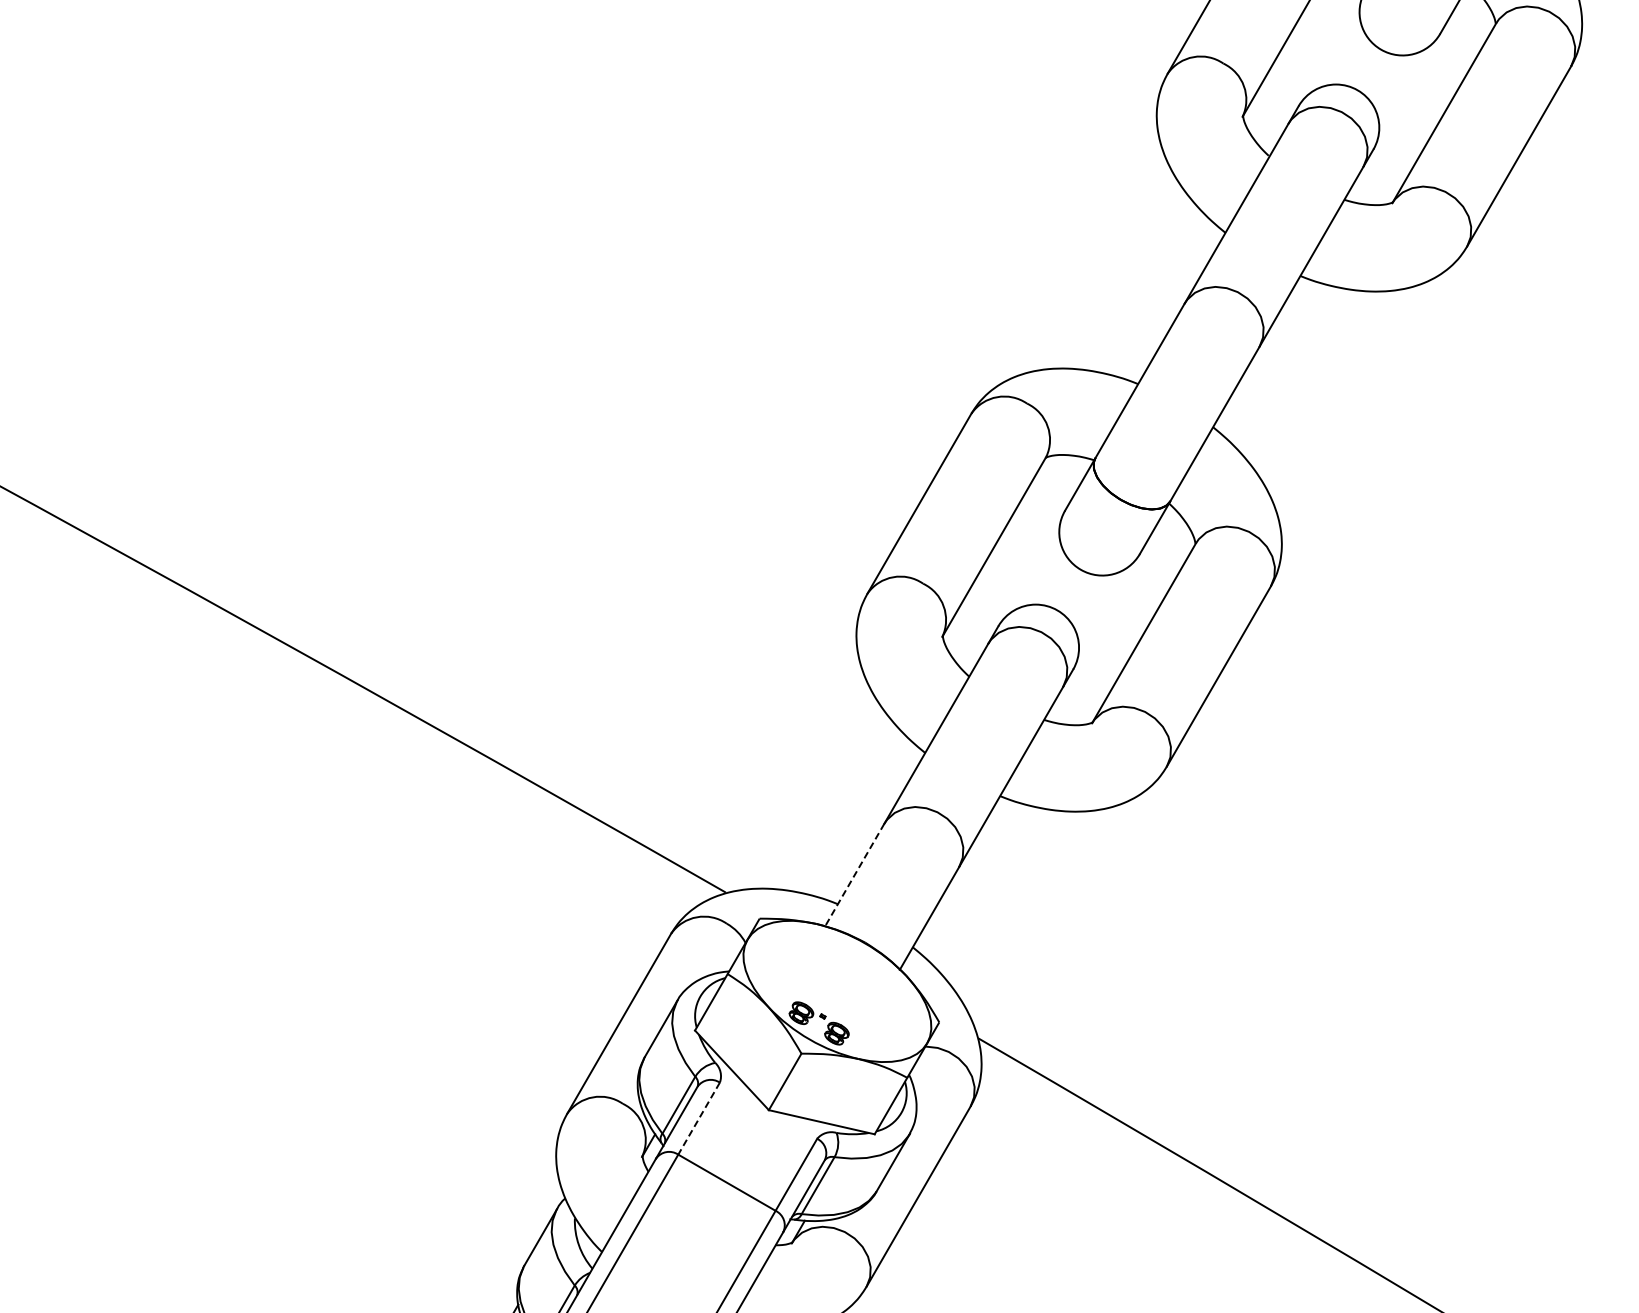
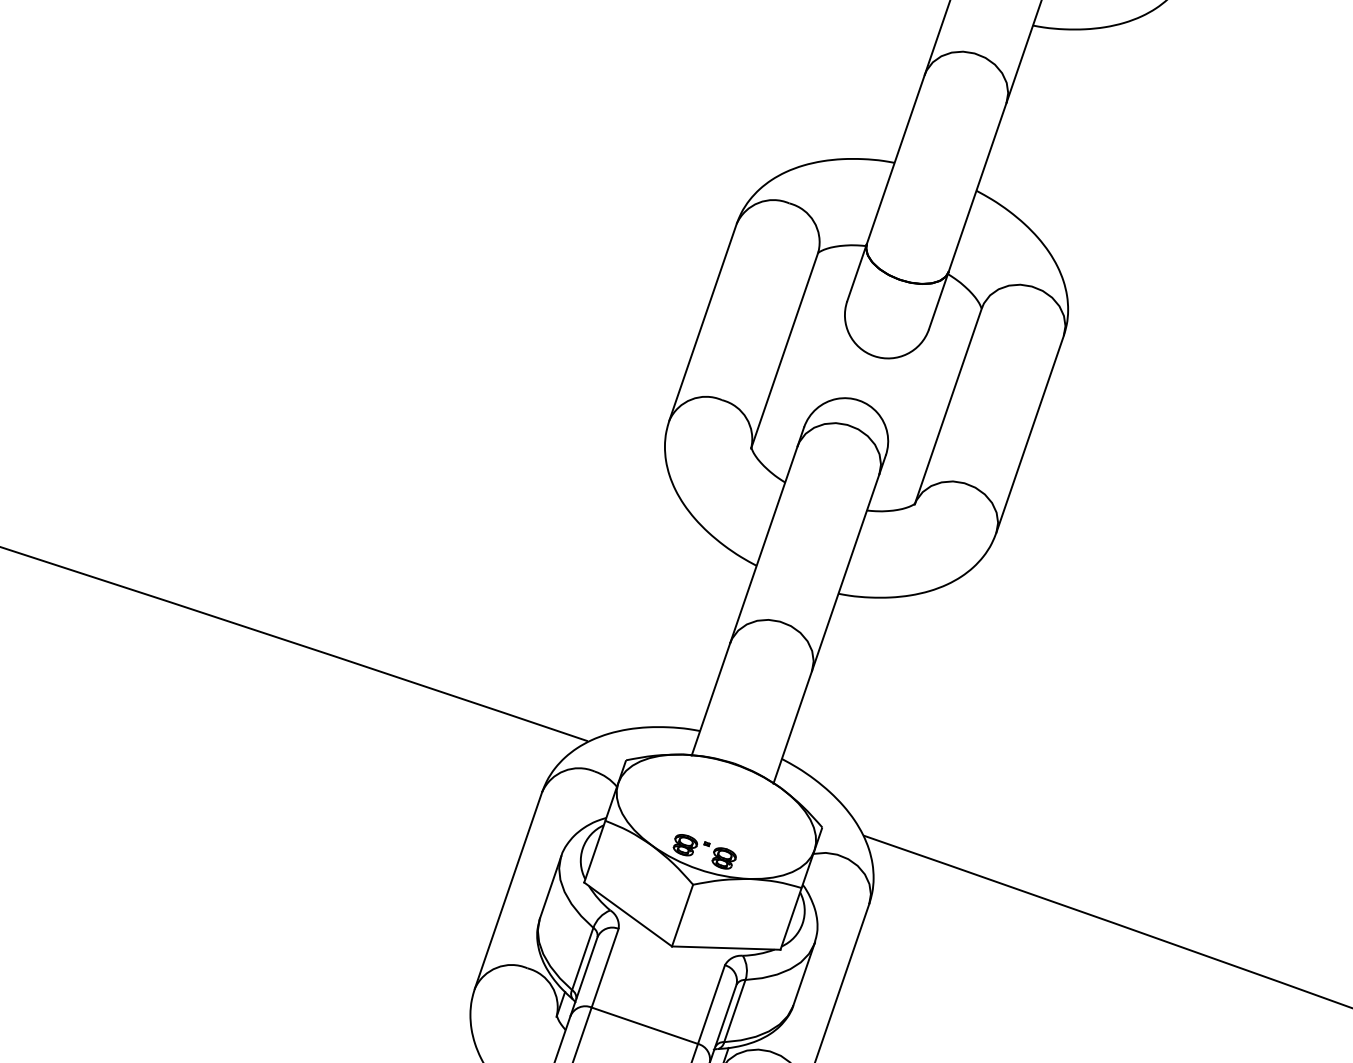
line: (854, 875) -> (710, 699), dashed -> solid
line: (699, 1118) -> (605, 967), dashed -> solid

